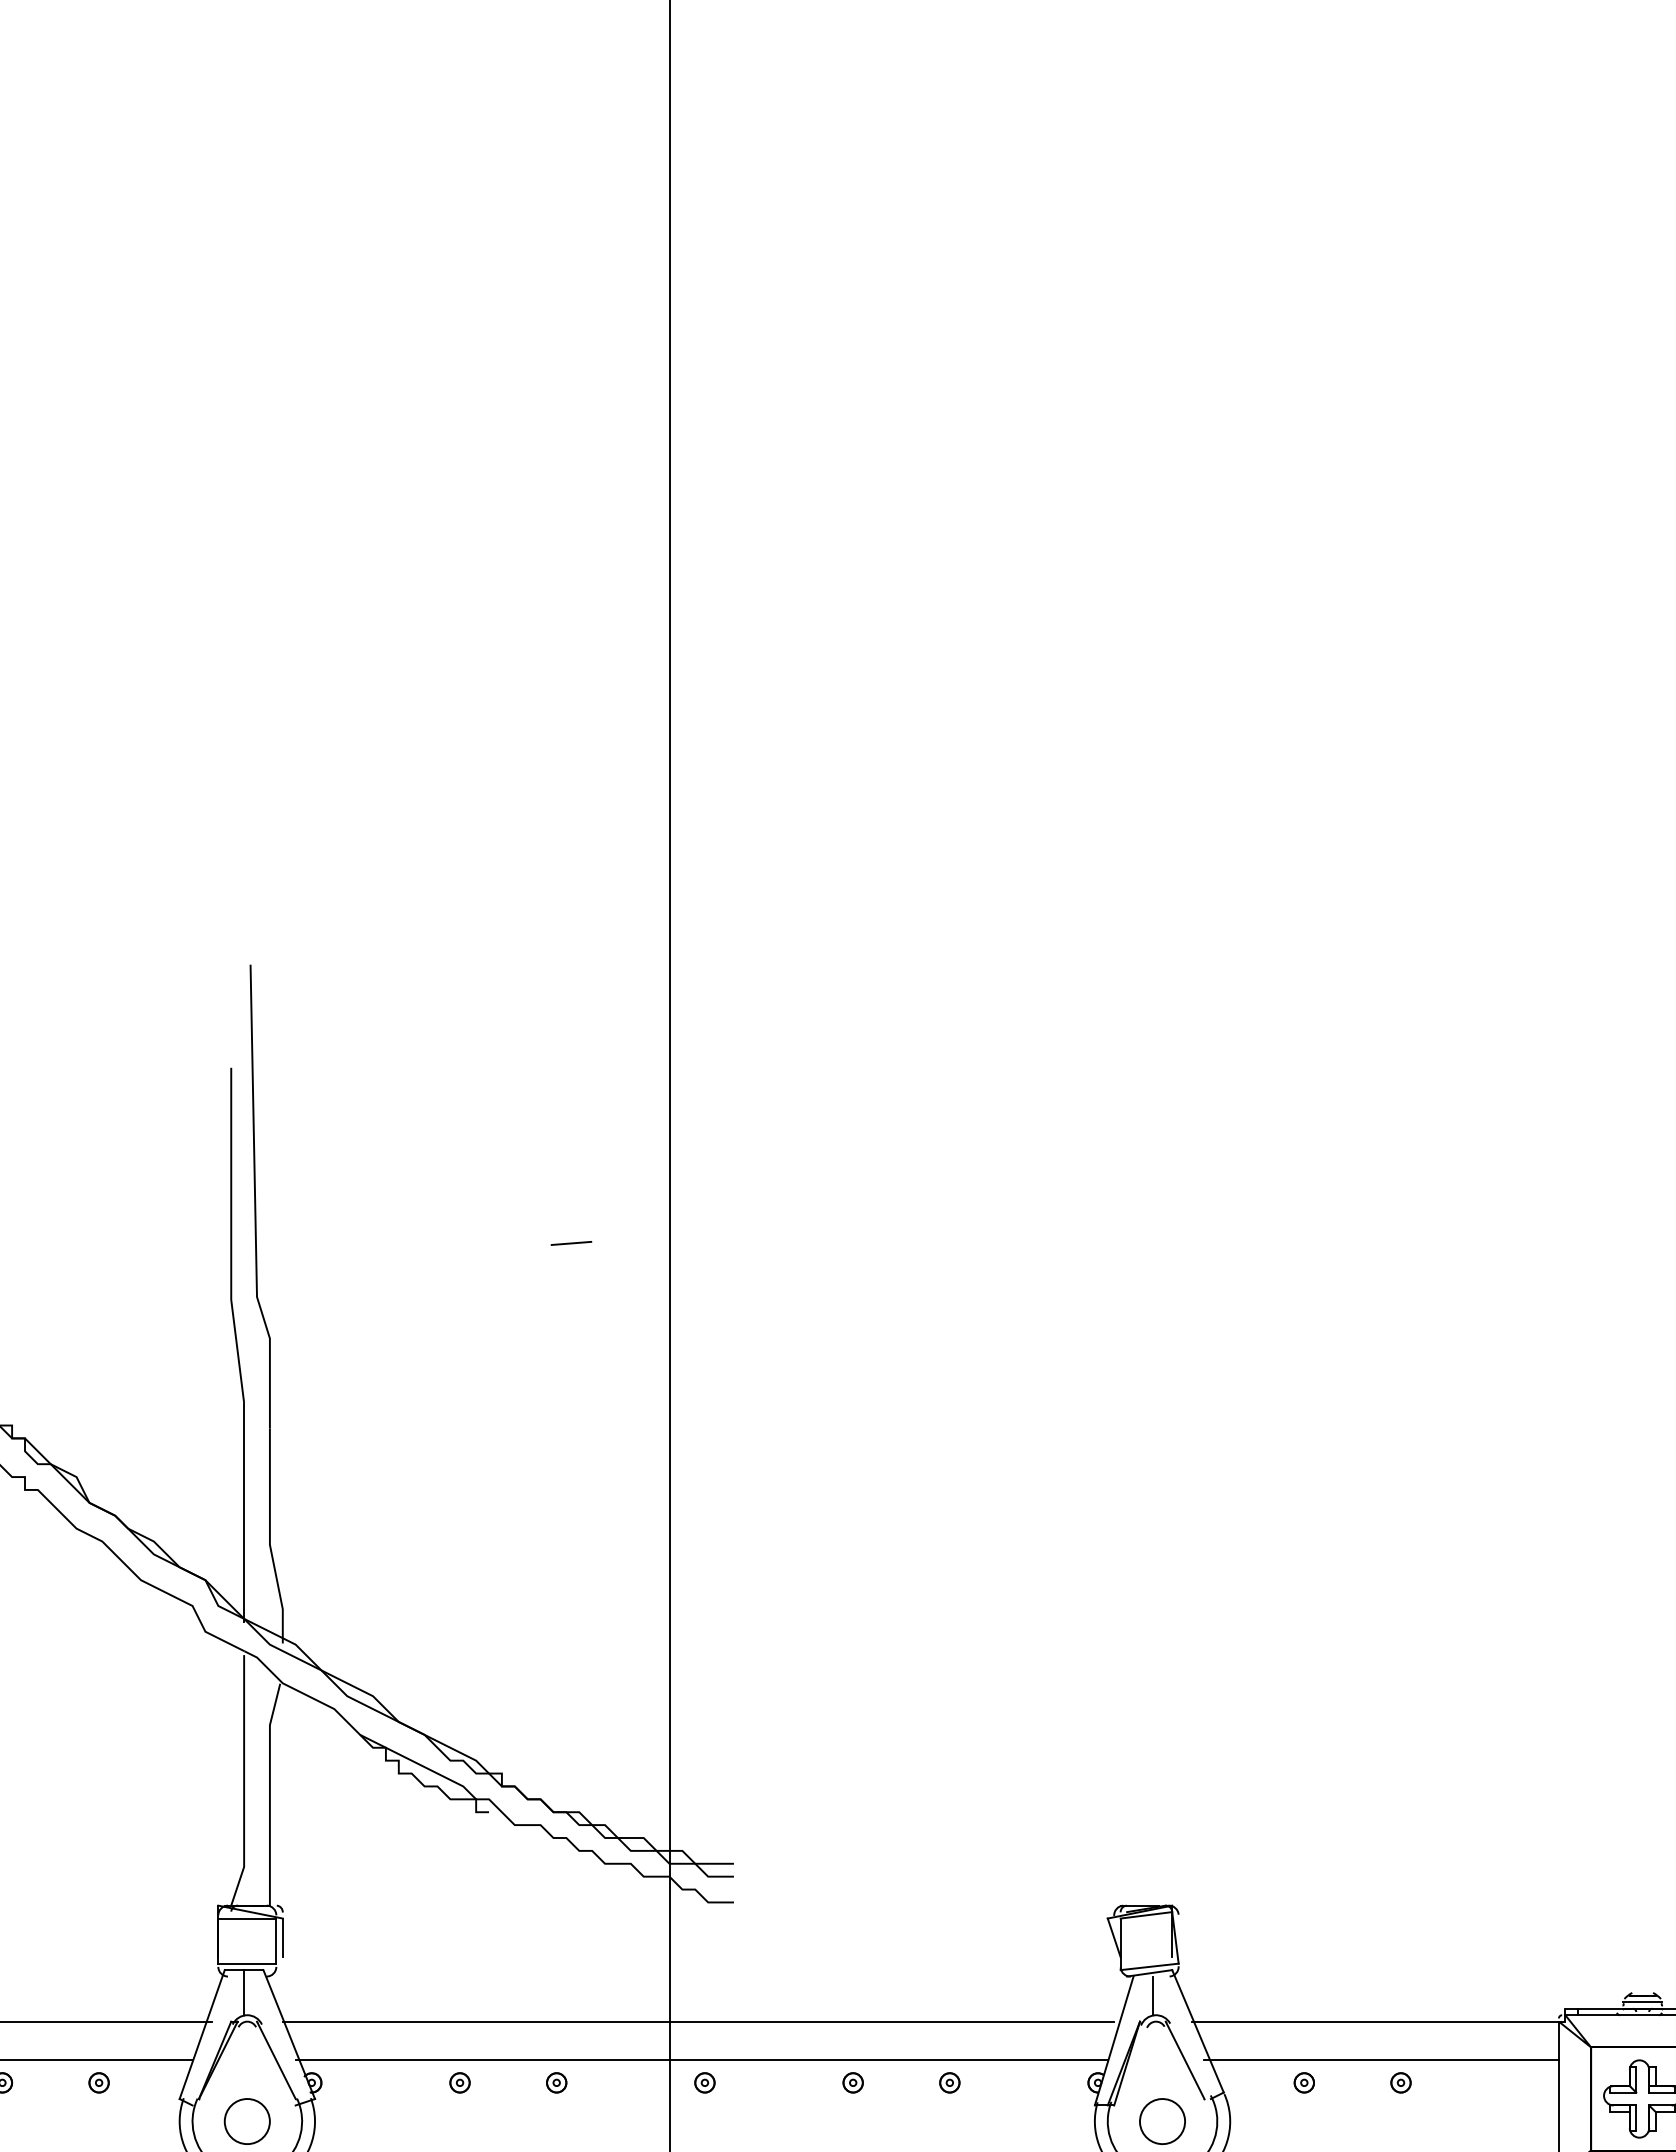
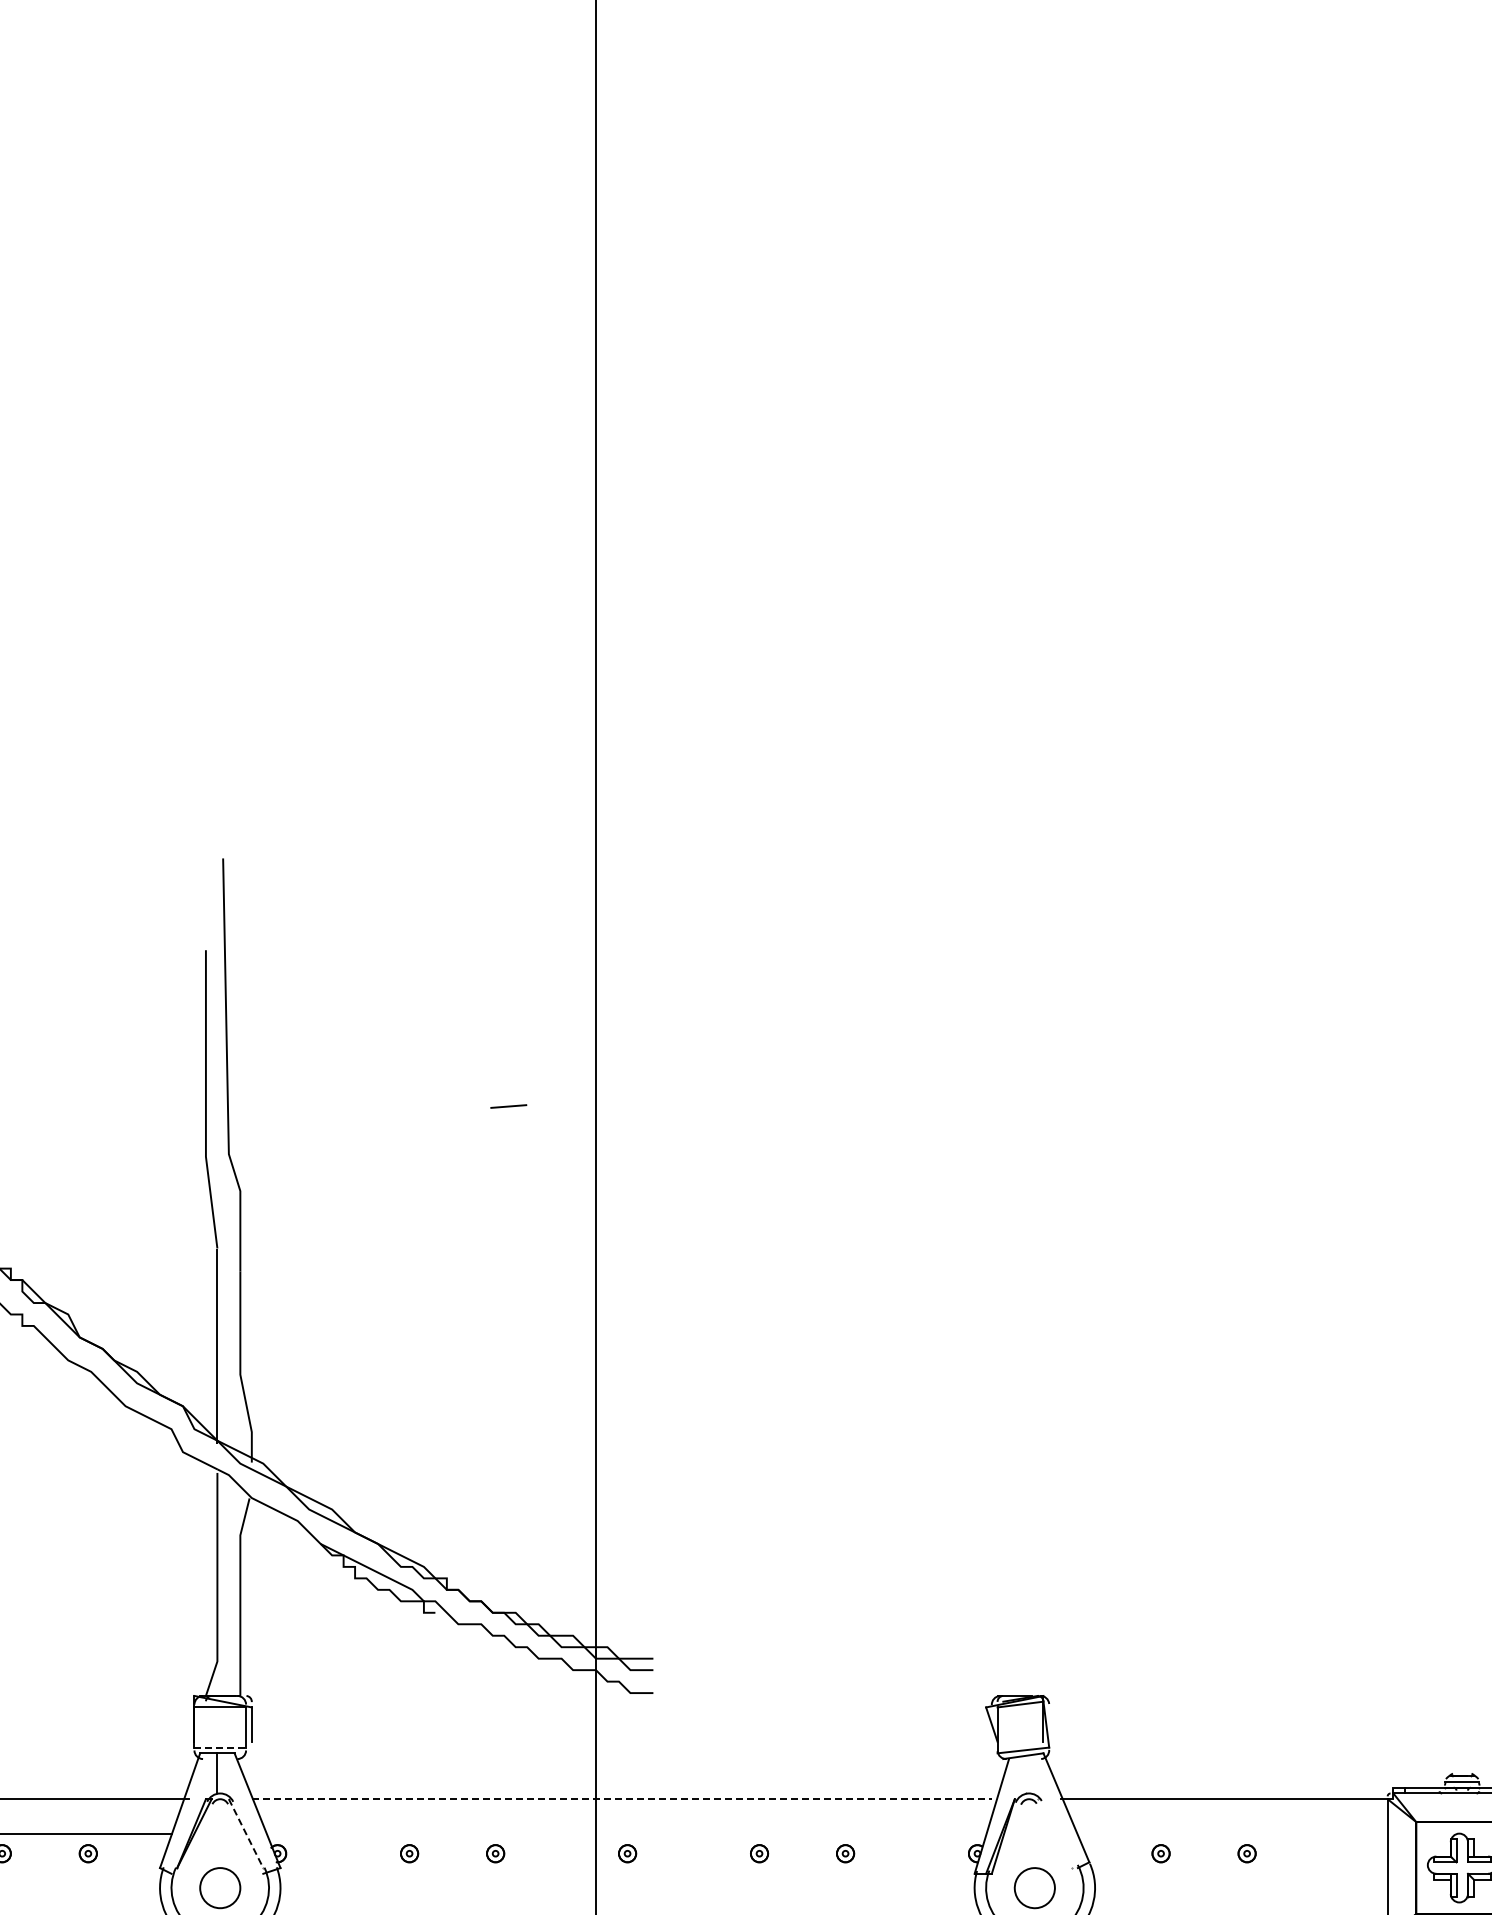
line: (247, 1963) -> (220, 1747), solid -> dashed
line: (1153, 1996) -> (1026, 1776), removed
line: (699, 2021) -> (622, 1799), solid -> dashed
line: (701, 2060) -> (624, 1833), removed
line: (1184, 2060) -> (1054, 1833), removed
line: (1381, 2060) -> (1229, 1833), removed
line: (276, 2061) -> (246, 1834), solid -> dashed

